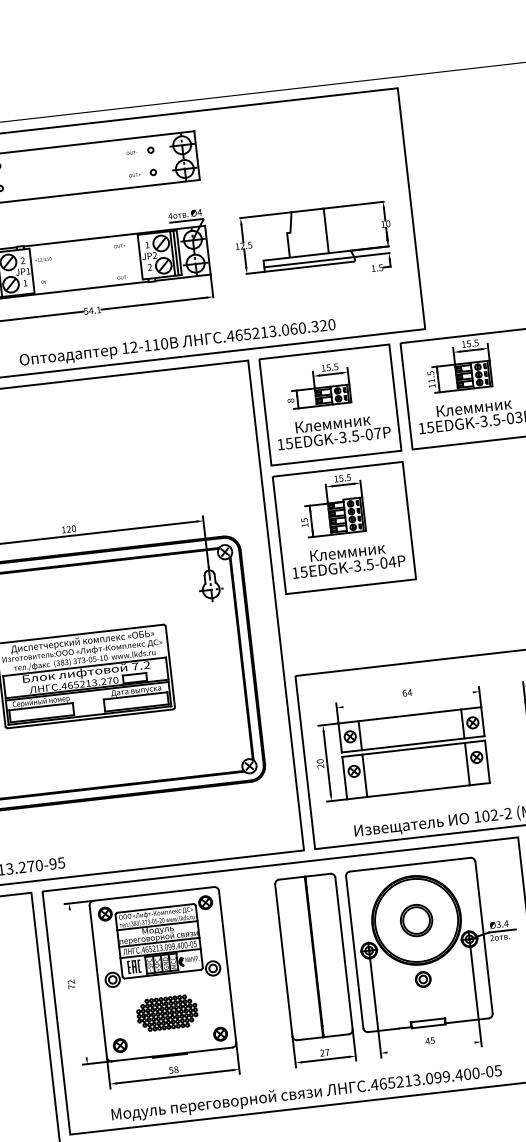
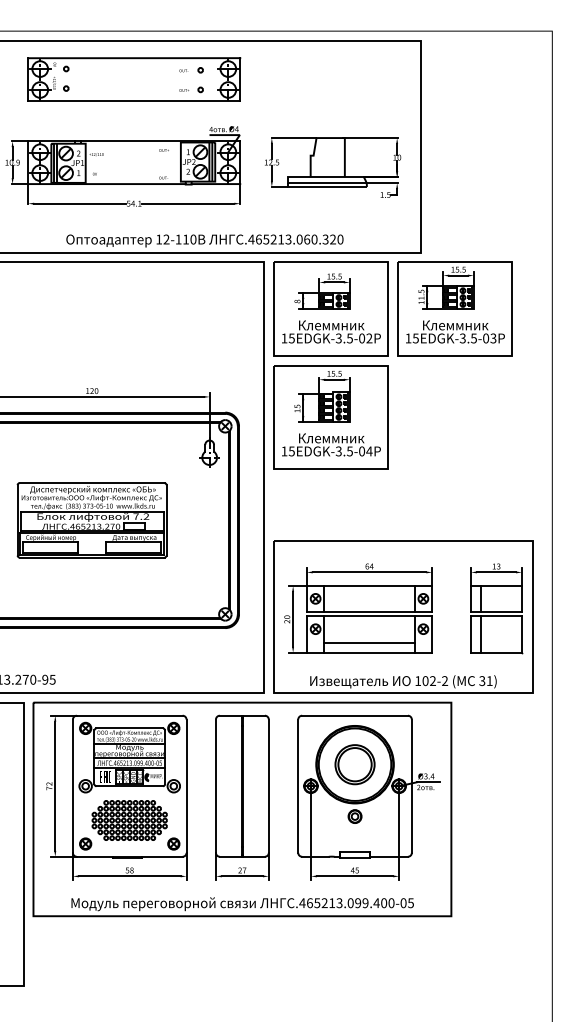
text: (377, 433) -> (369, 338), 15EDGK-3.5-07P -> 15EDGK-3.5-02P
line: (408, 699) -> (369, 572), added
line: (417, 779) -> (369, 642), added
part: (415, 920) -> (354, 764), size x1.43
part: (315, 969) -> (242, 797), moved
line: (78, 982) -> (55, 785), added
part: (167, 1013) -> (129, 820), size x1.43
line: (430, 1047) -> (354, 876), added

